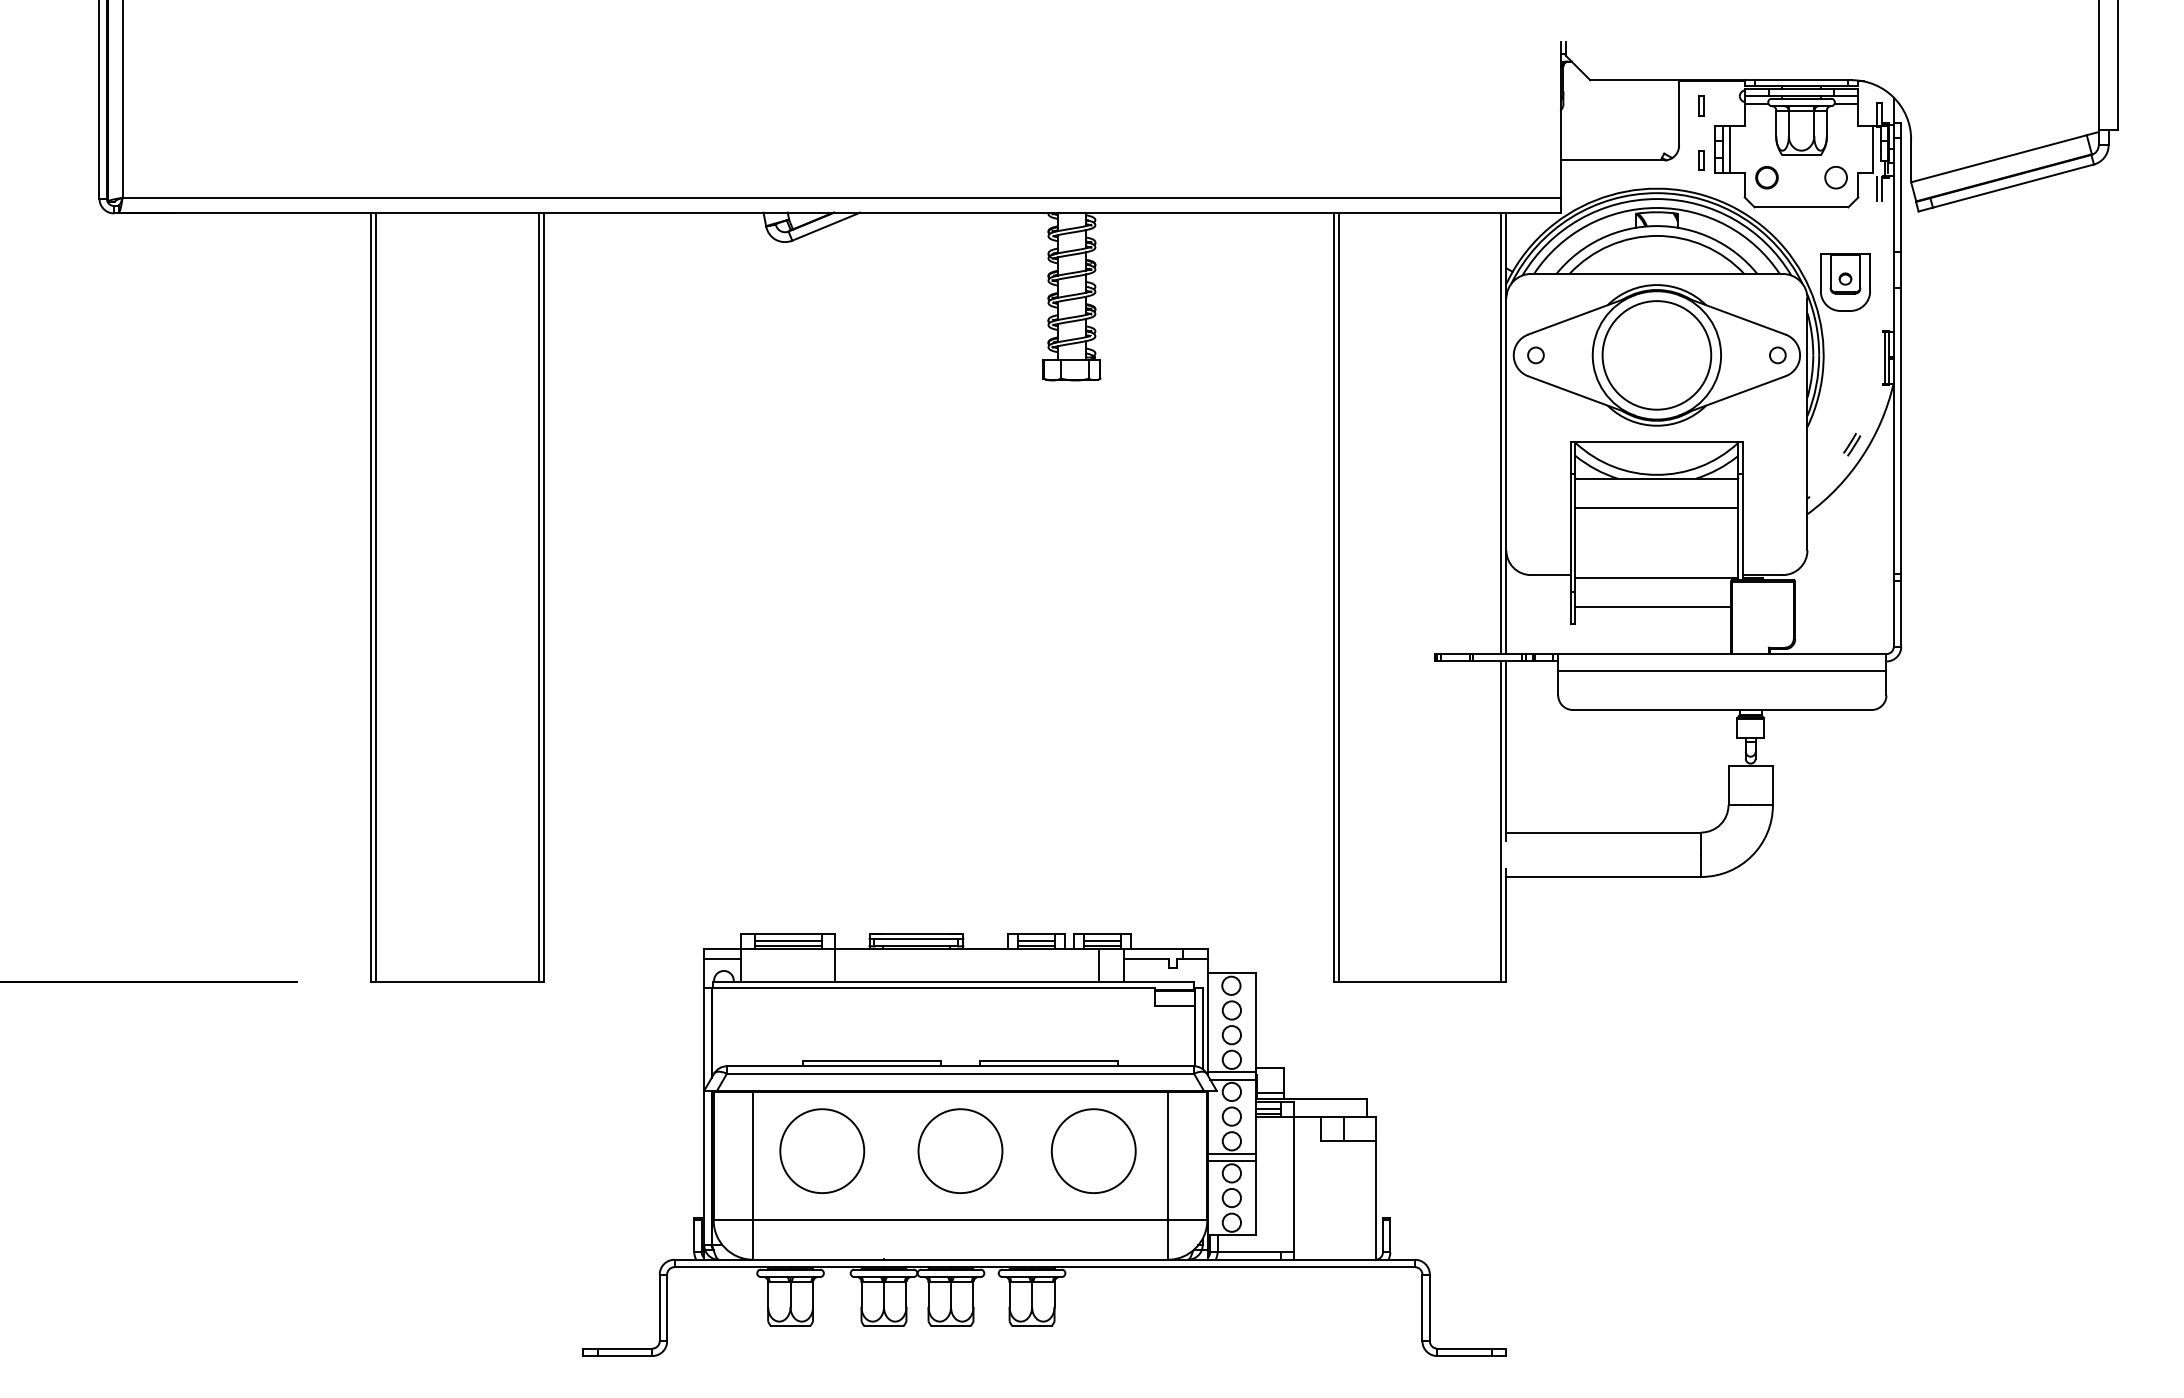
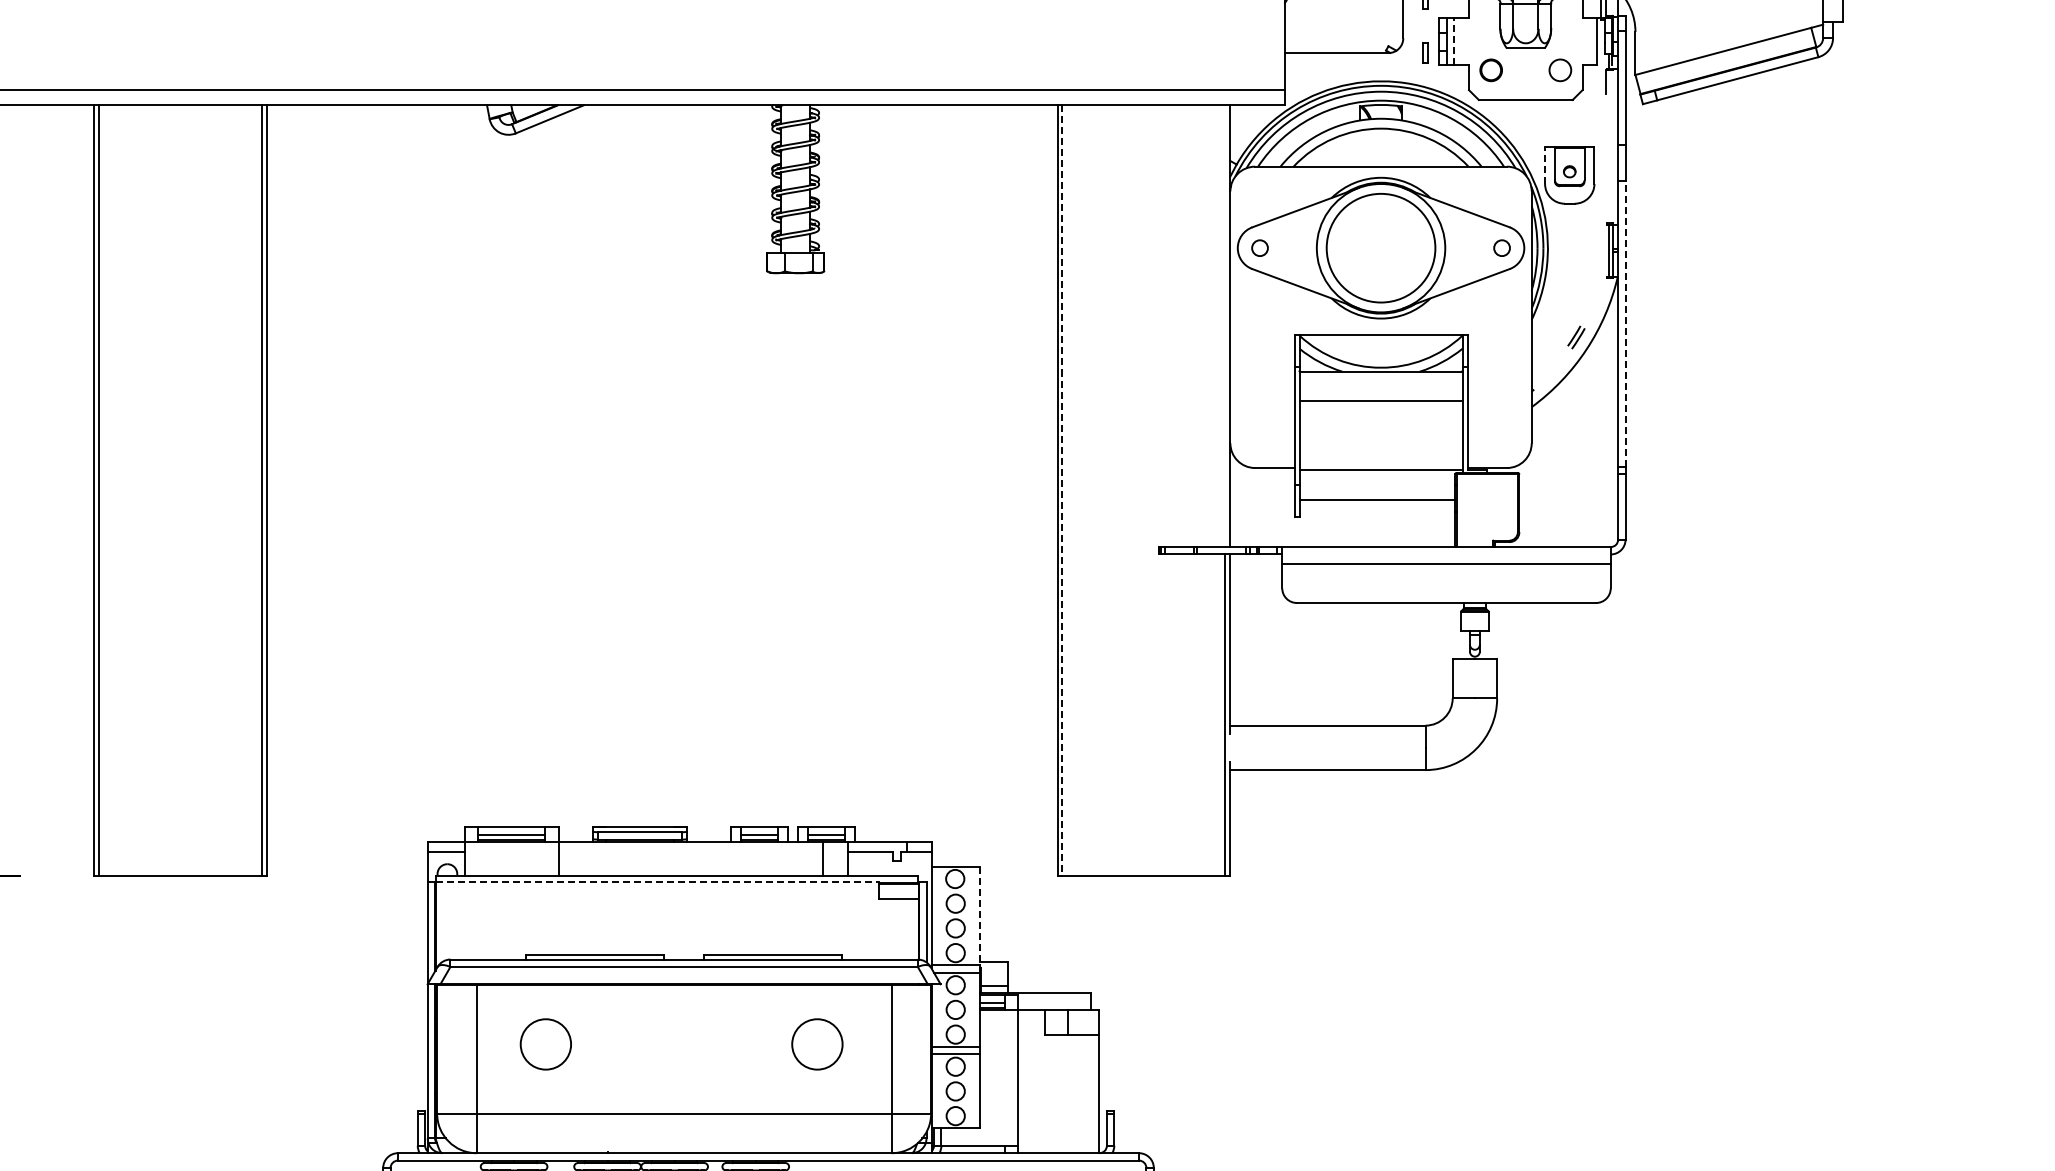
line: (1729, 148) -> (1453, 41), solid -> dashed
line: (1876, 188) -> (1600, 81), removed
line: (1820, 272) -> (1544, 165), solid -> dashed
line: (1901, 431) -> (1625, 324), solid -> dashed
line: (1501, 433) -> (1225, 326), removed
line: (1338, 597) -> (1062, 490), solid -> dashed
line: (933, 988) -> (657, 881), solid -> dashed
line: (1256, 1023) -> (980, 916), solid -> dashed
circle: (822, 1150) -> (546, 1043), size x0.6
circle: (960, 1150) -> (684, 1043), removed
circle: (1093, 1150) -> (817, 1043), size x0.6

